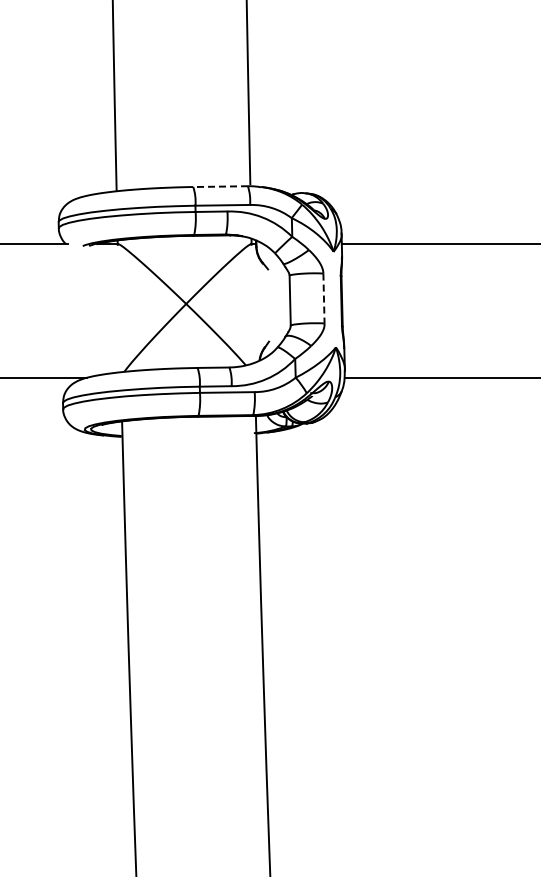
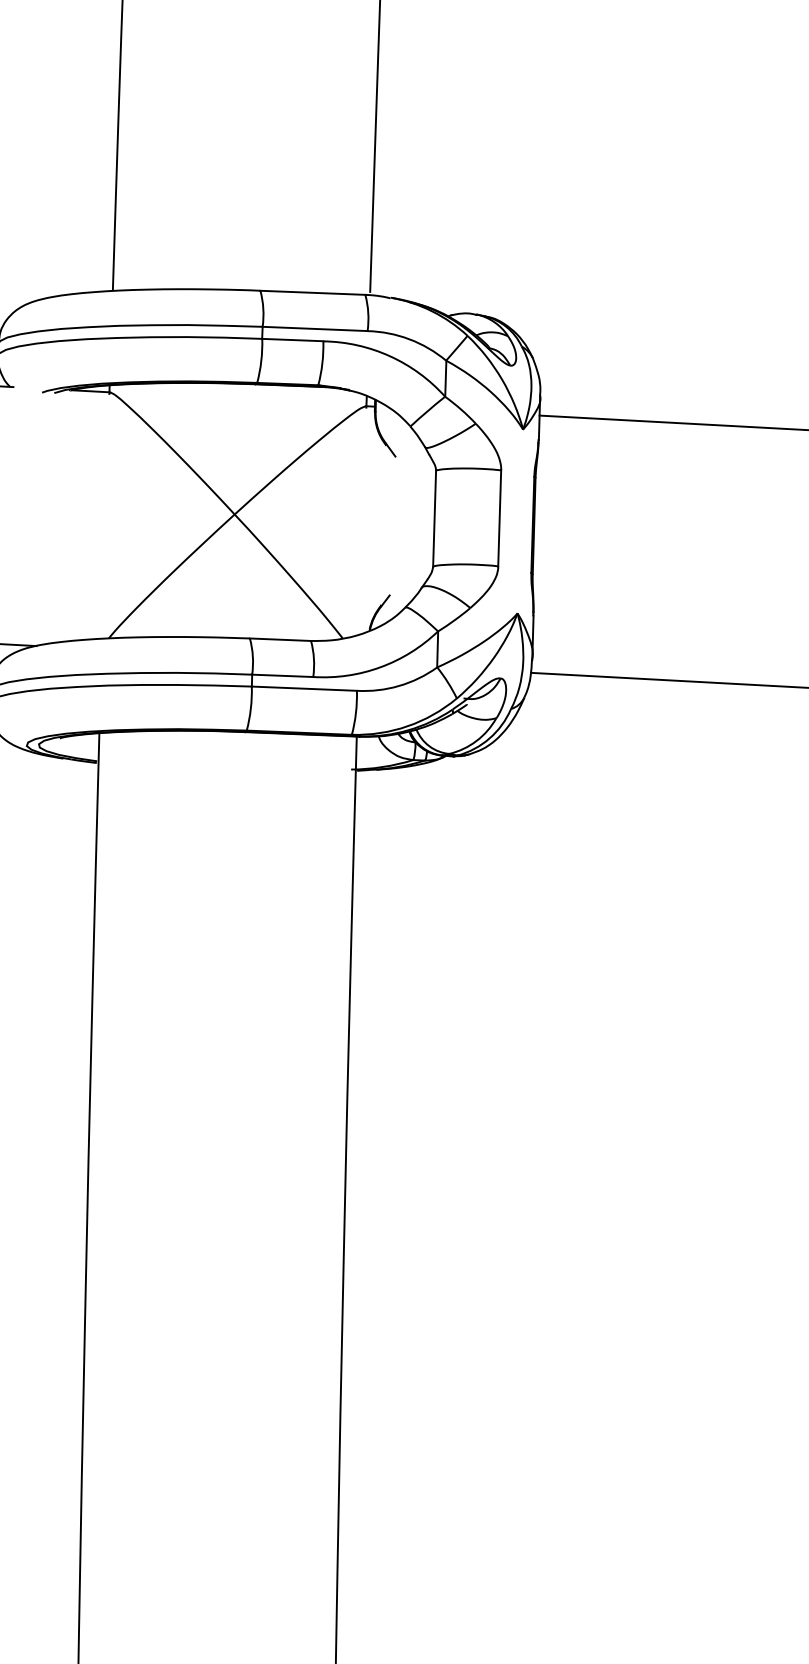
line: (220, 186) -> (312, 292), dashed -> solid
line: (323, 298) -> (498, 518), dashed -> solid

